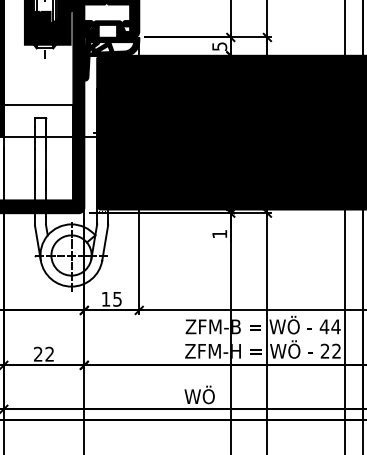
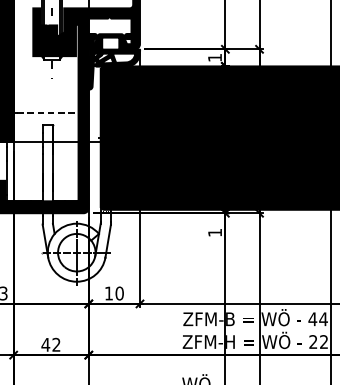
text: (219, 46) -> (214, 57), 5 -> 1
line: (40, 105) -> (47, 112), solid -> dashed
text: (117, 298) -> (119, 292), 15 -> 10
text: (37, 353) -> (45, 344), 22 -> 42

